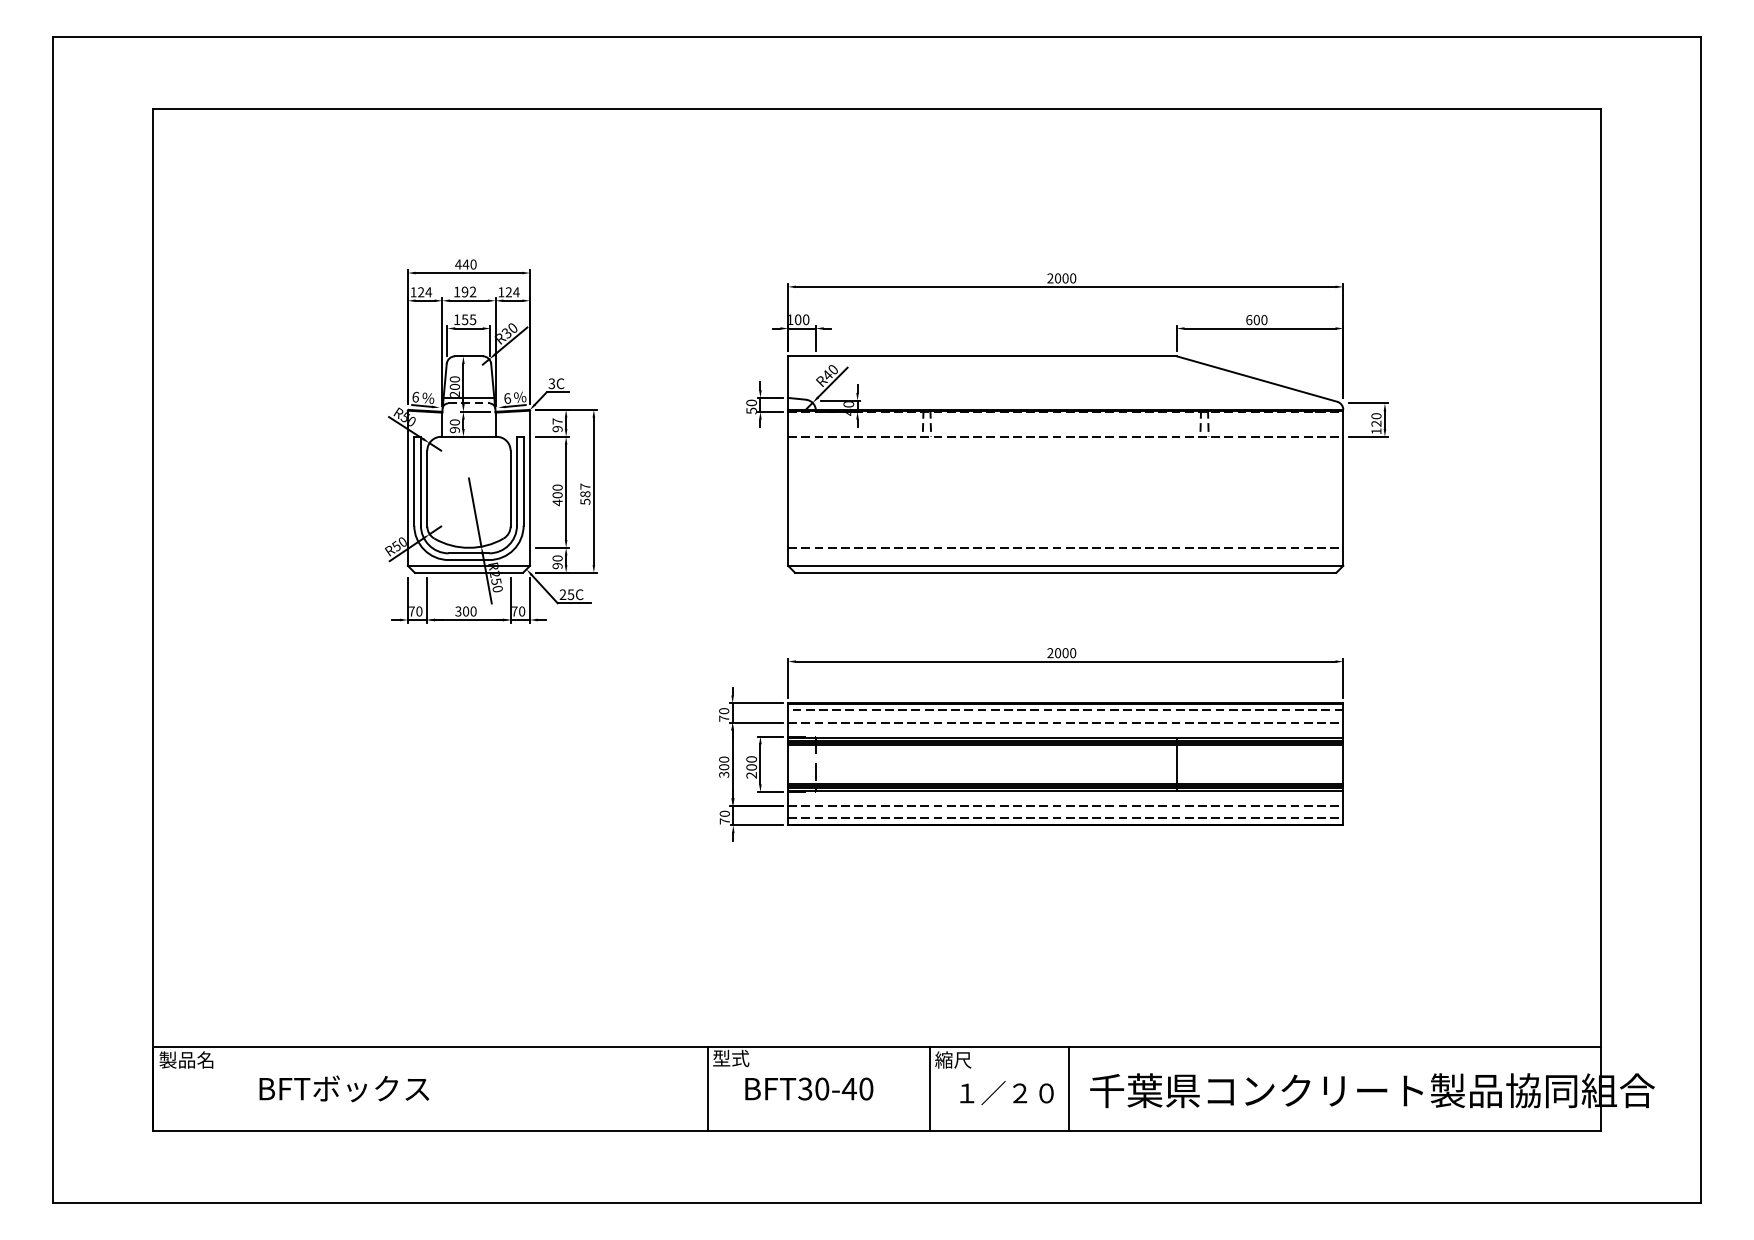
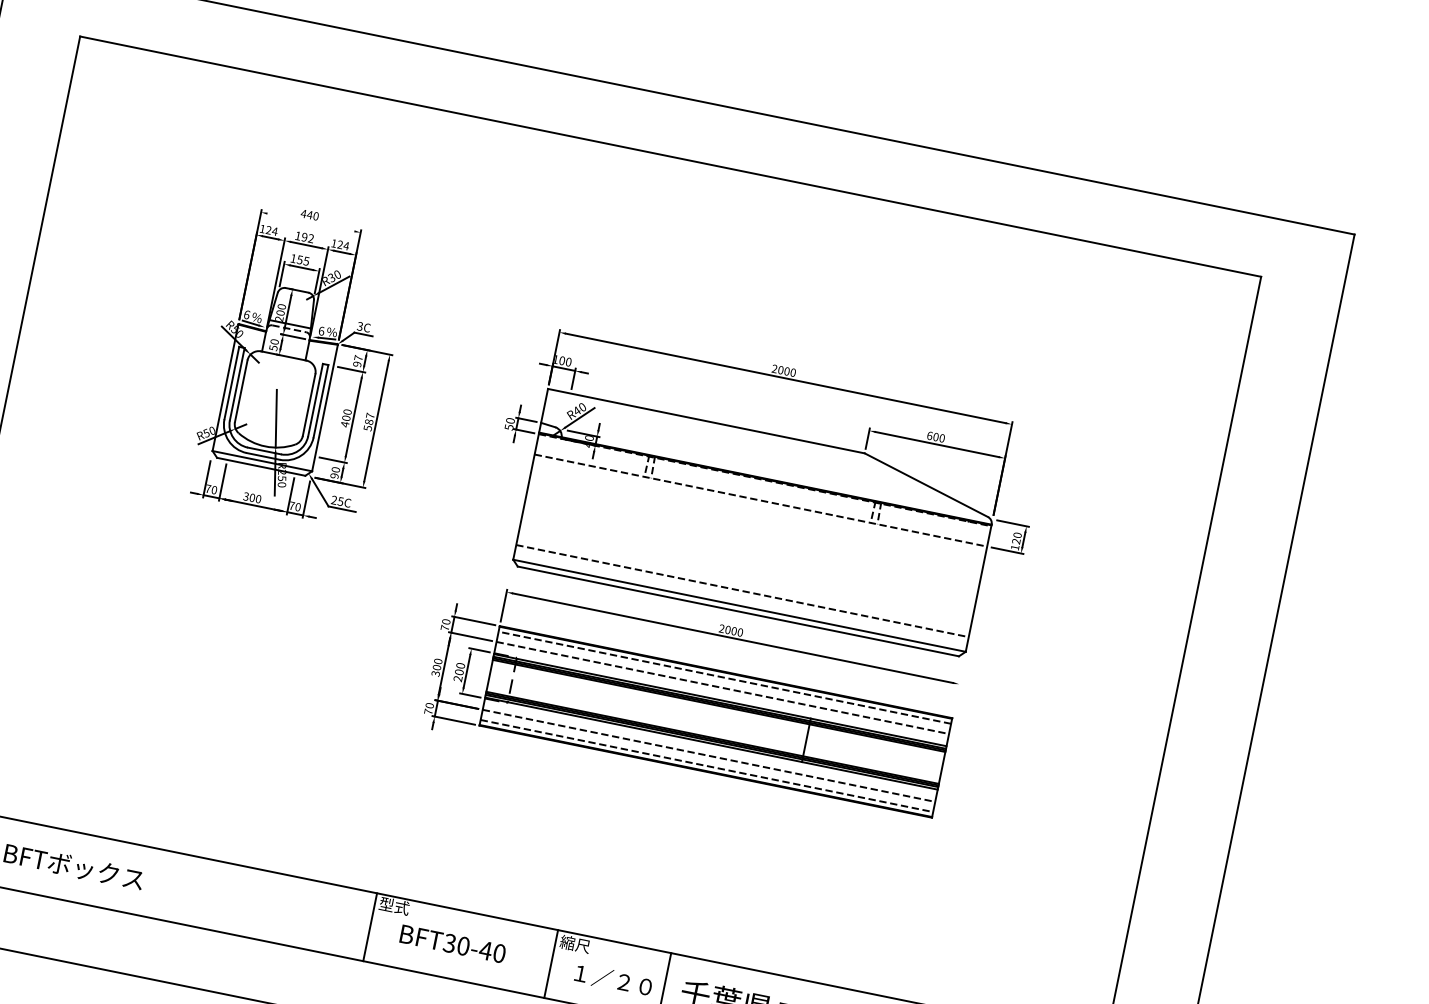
line: (468, 273) -> (310, 222), removed
part: (1067, 423) -> (764, 490), moved
text: (454, 430) -> (273, 348), 90 -> 50
line: (1343, 677) -> (956, 697), removed

